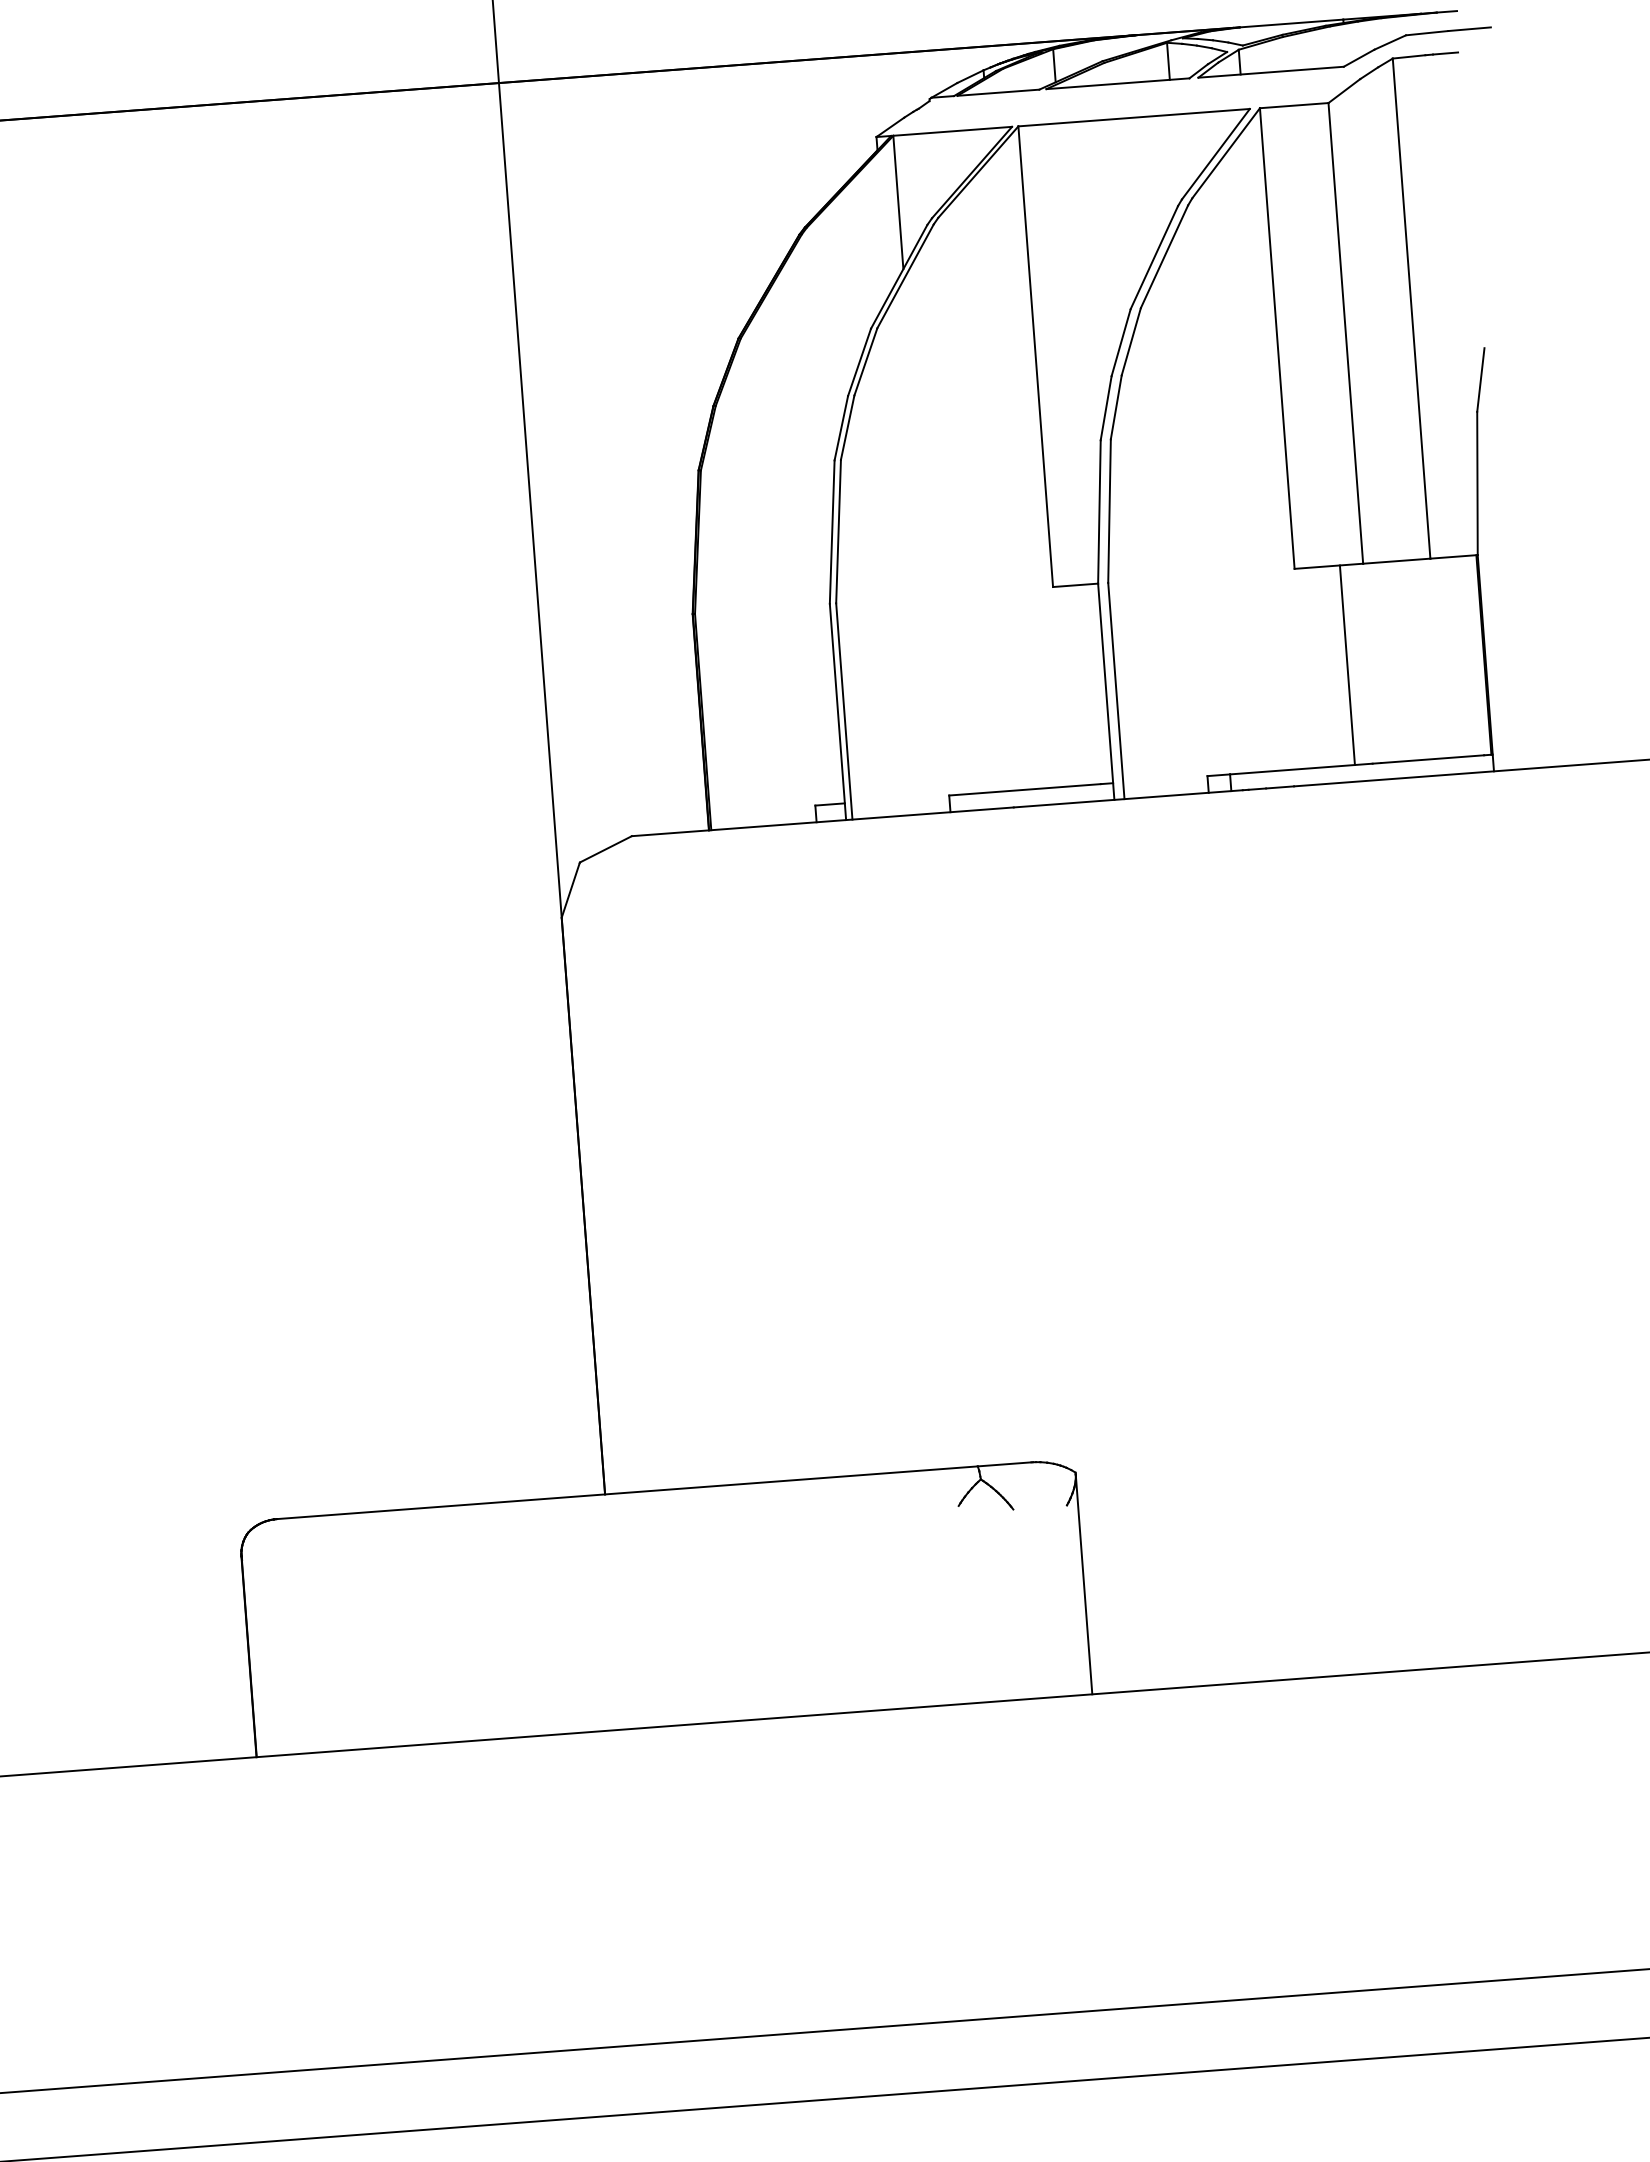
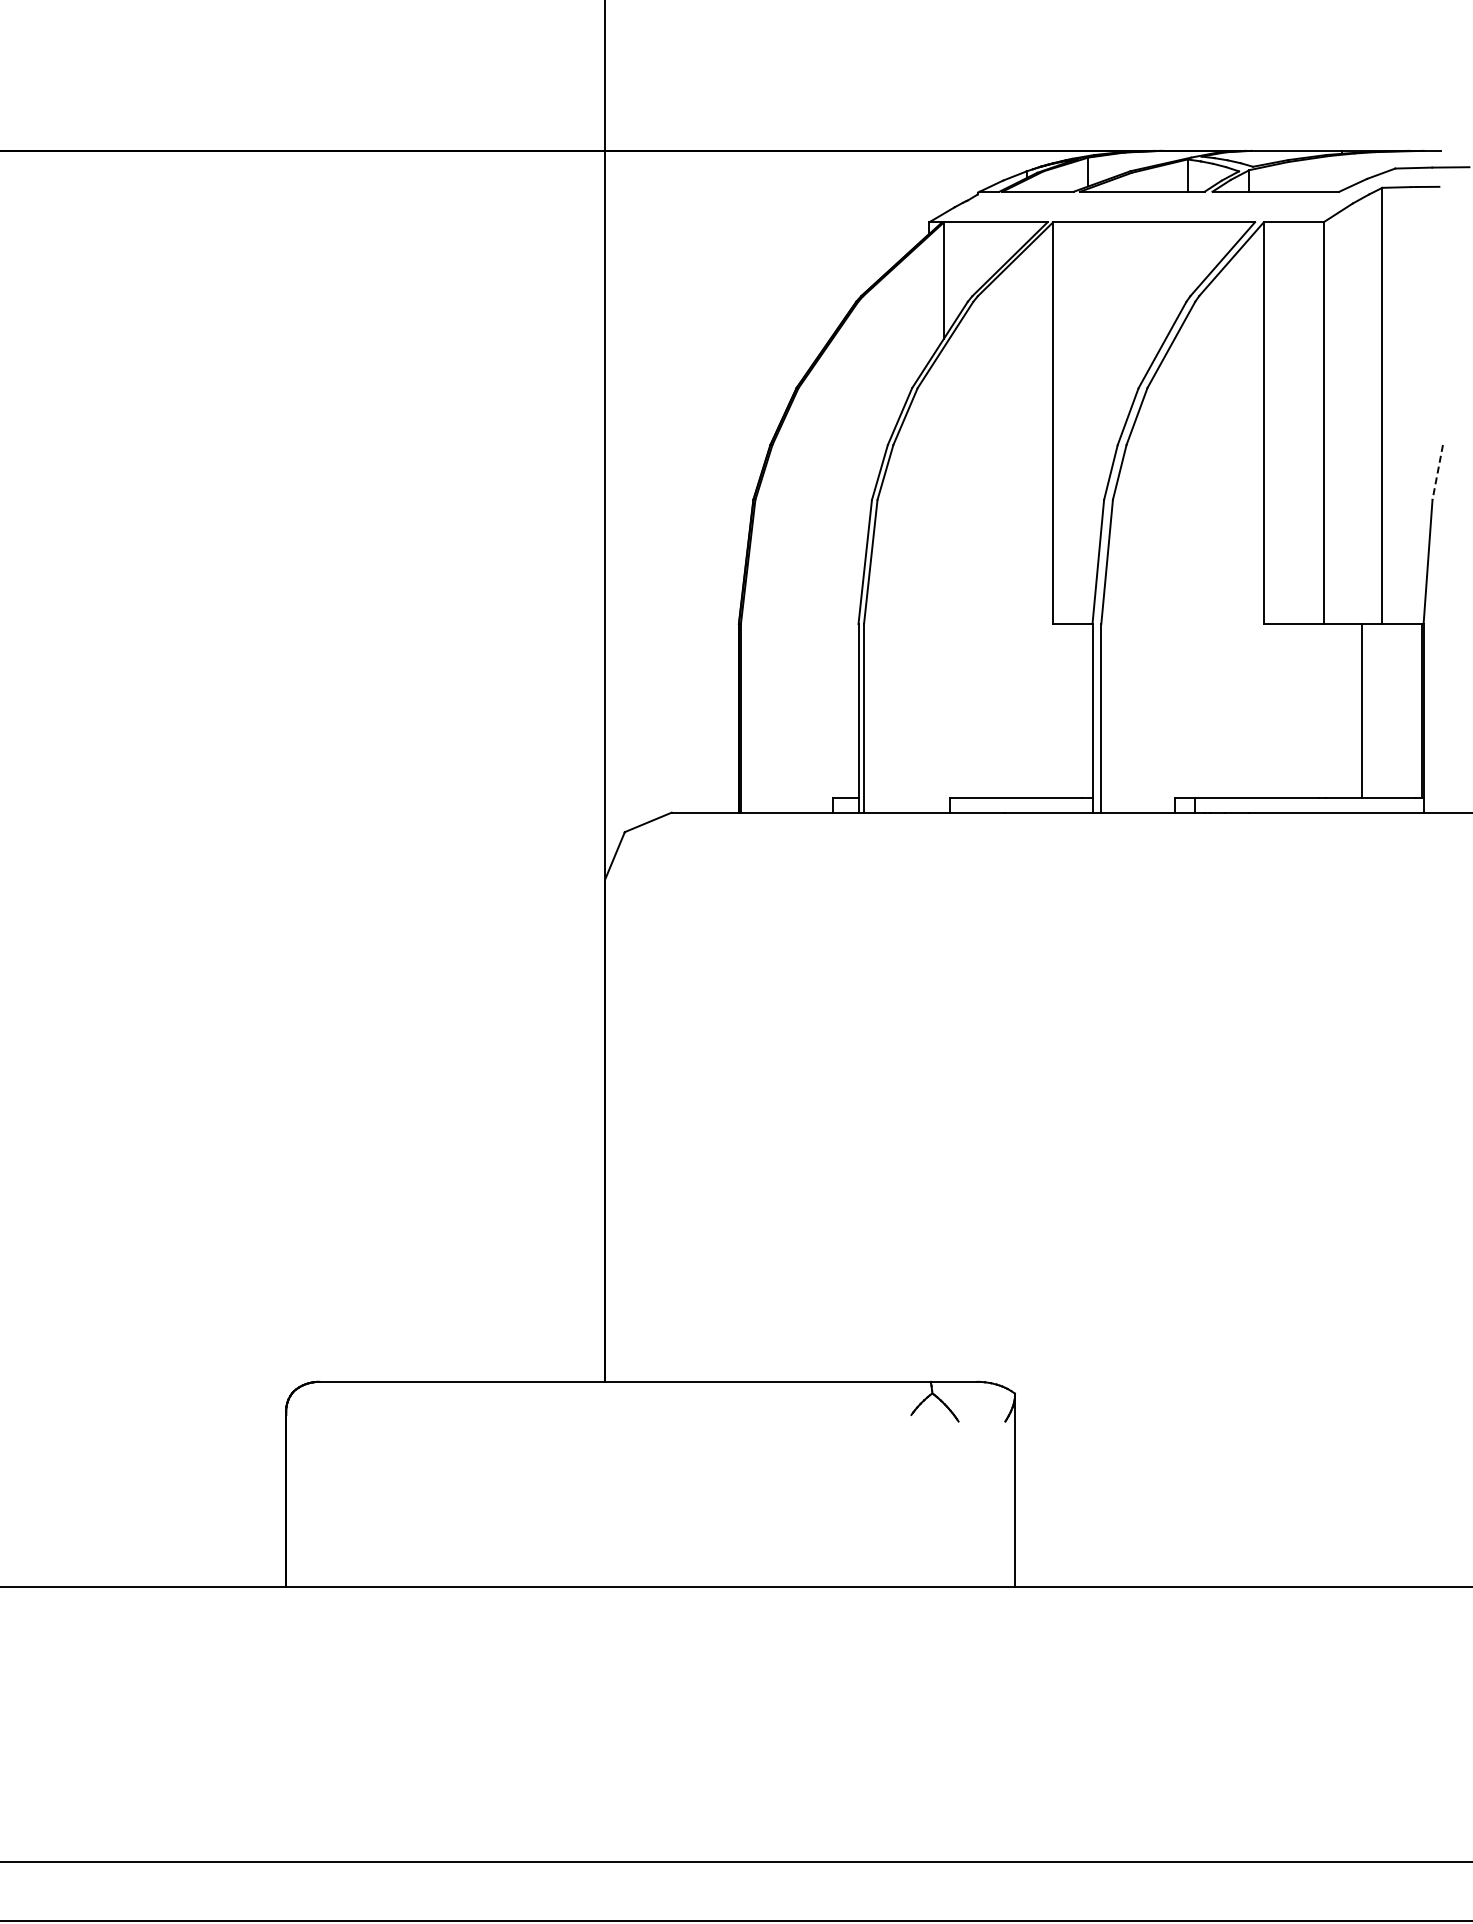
line: (1480, 380) -> (1437, 472), solid -> dashed
line: (1347, 665) -> (1362, 711), moved

